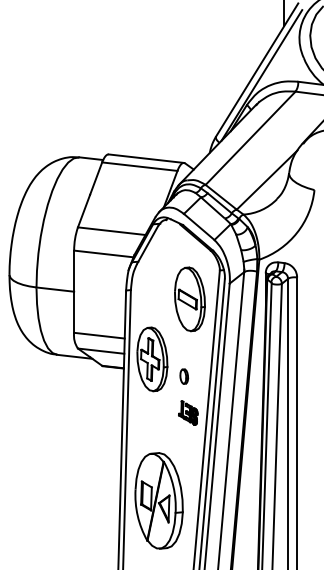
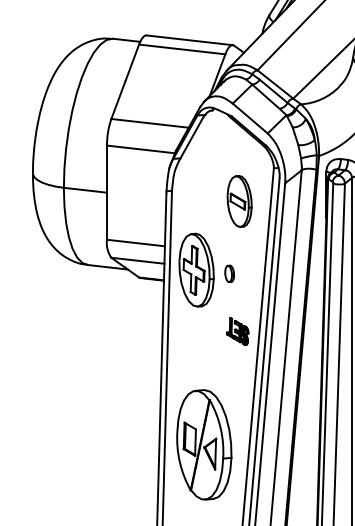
part: (189, 299) -> (239, 201), size x0.7
part: (184, 376) -> (229, 273), moved
part: (158, 500) -> (203, 444), moved

